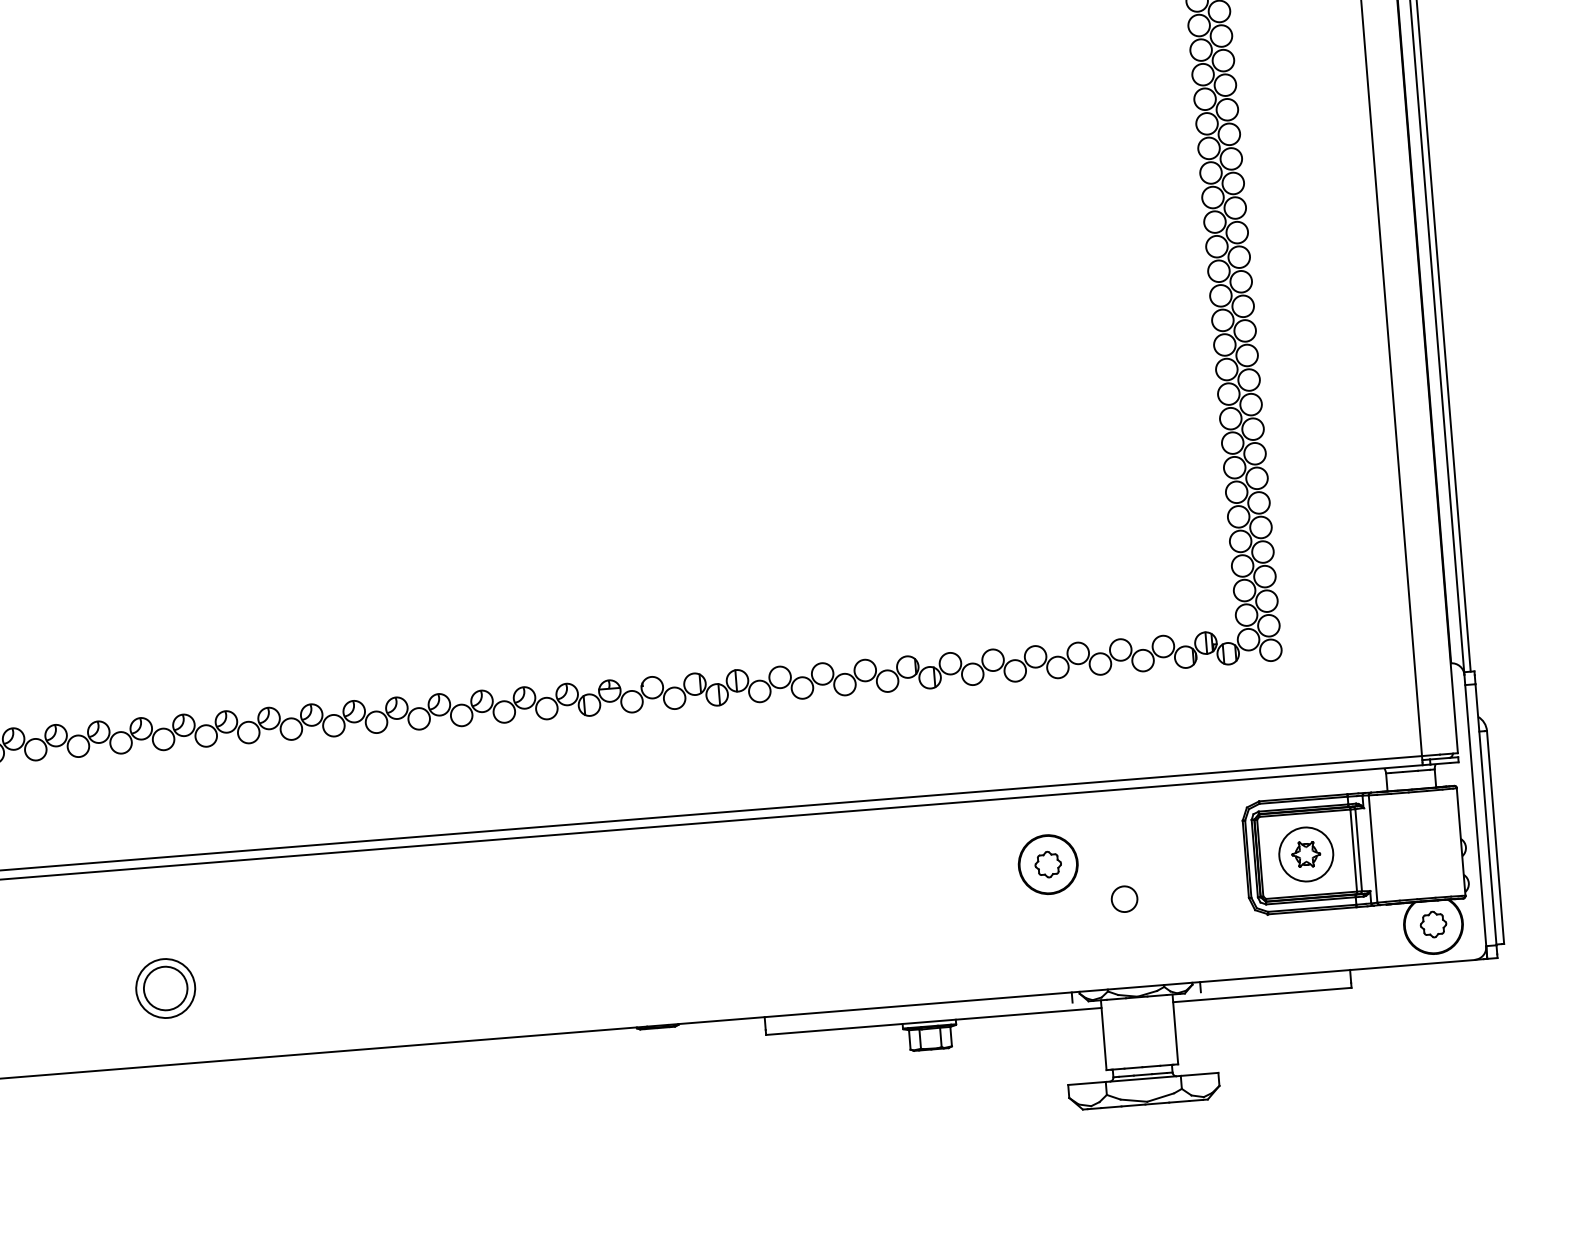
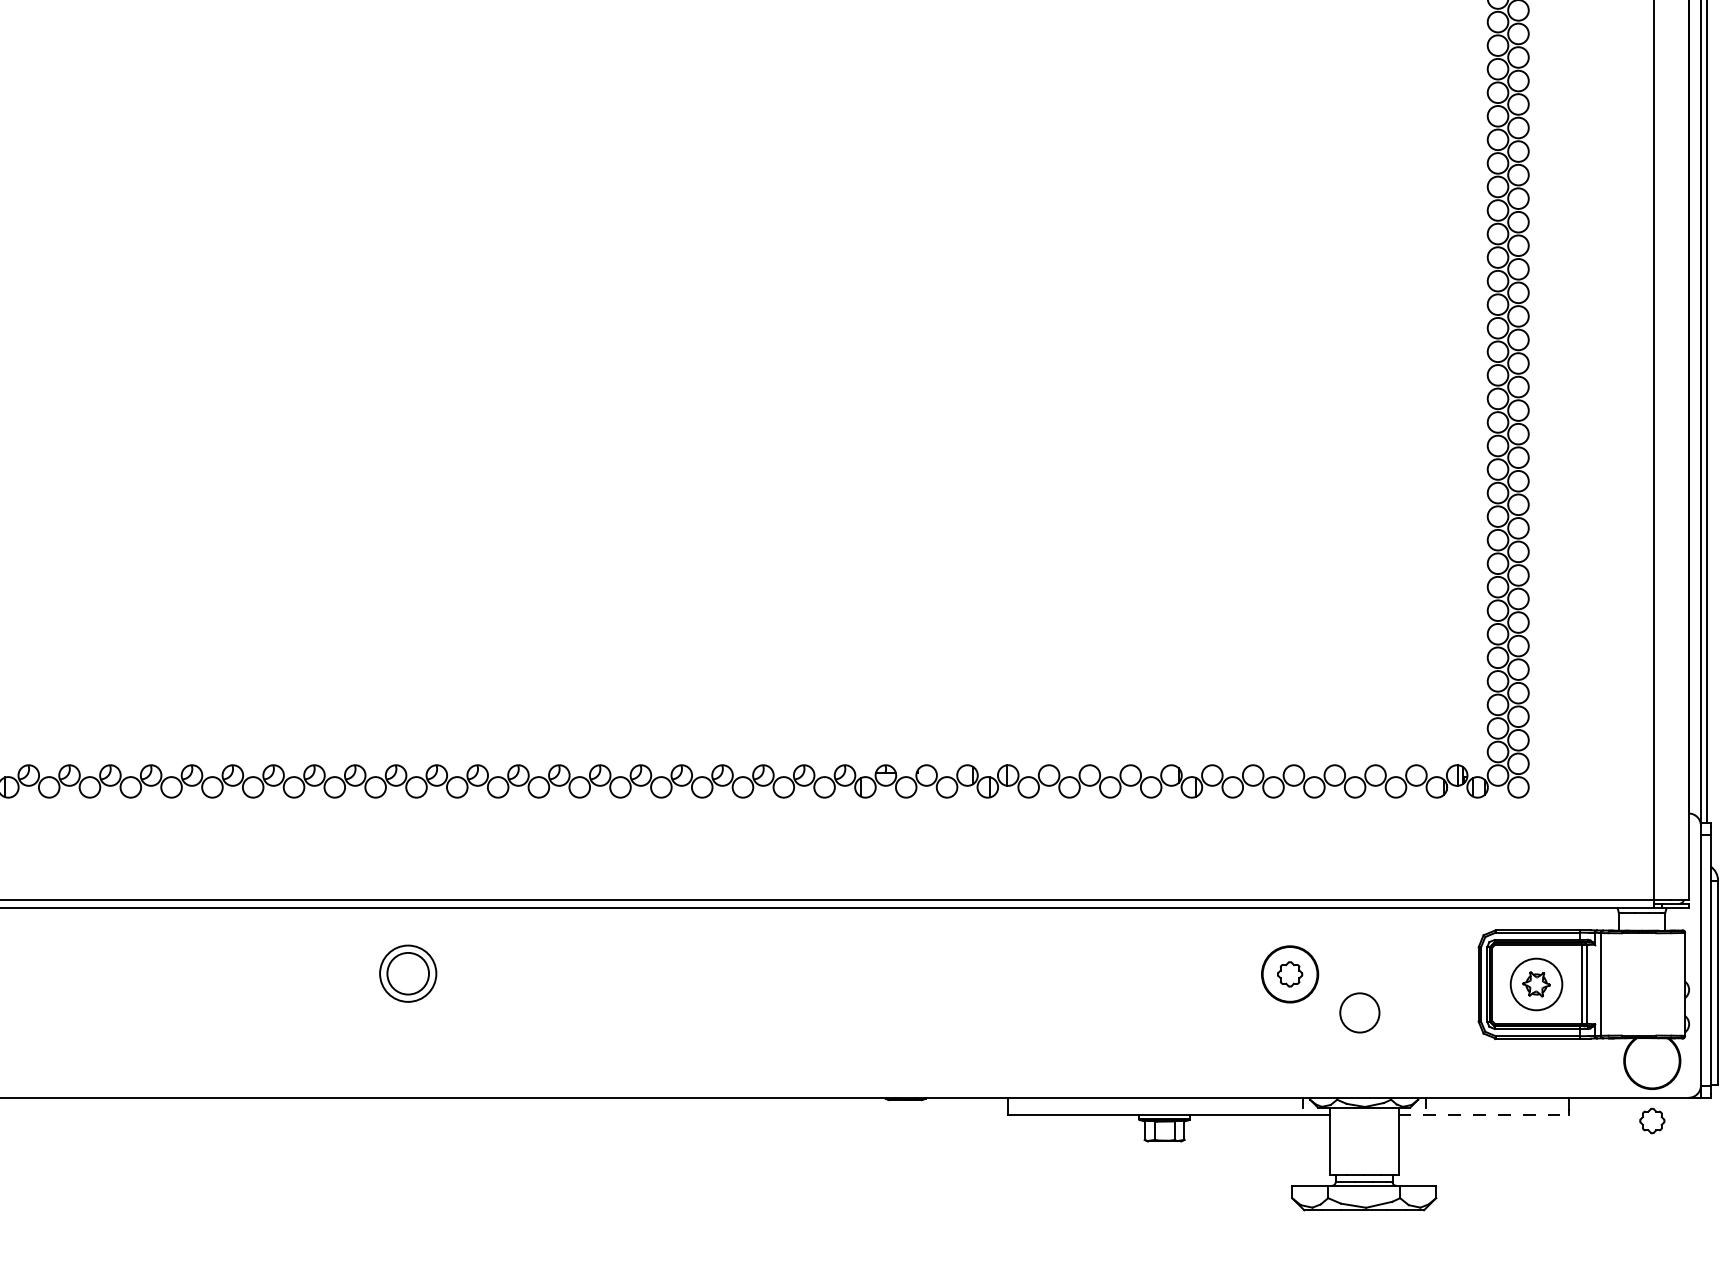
circle: (1125, 899) -> (1360, 1013), size x1.6
part: (1433, 924) -> (1652, 1120), moved
part: (165, 988) -> (408, 973), moved
line: (1262, 994) -> (1484, 1114), solid -> dashed

